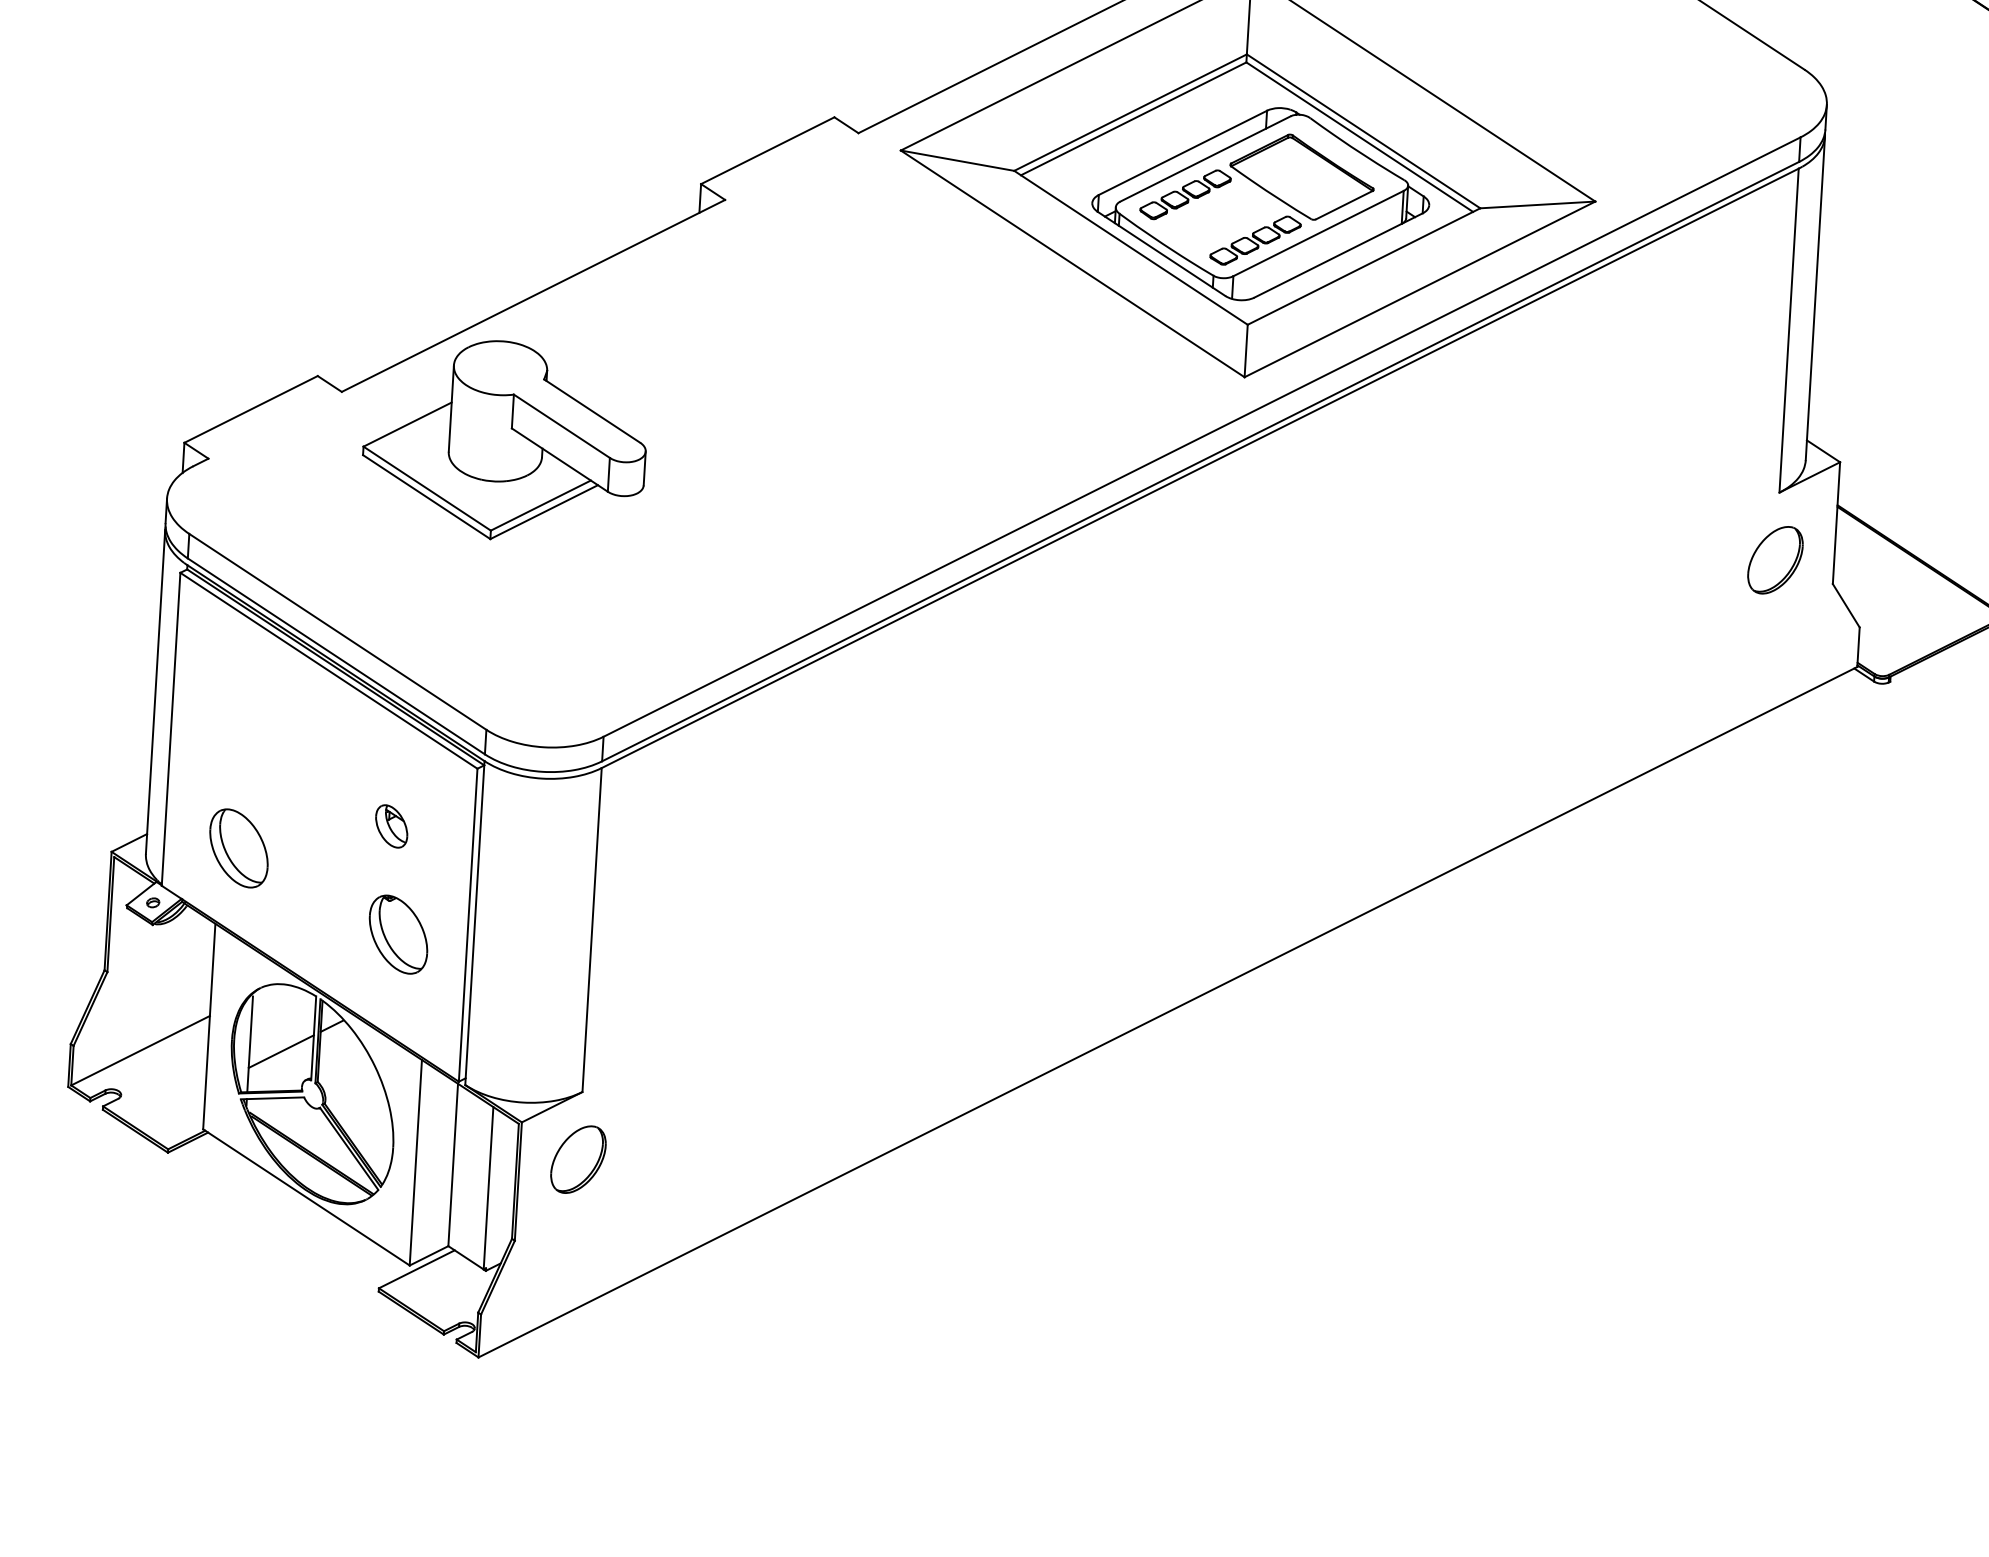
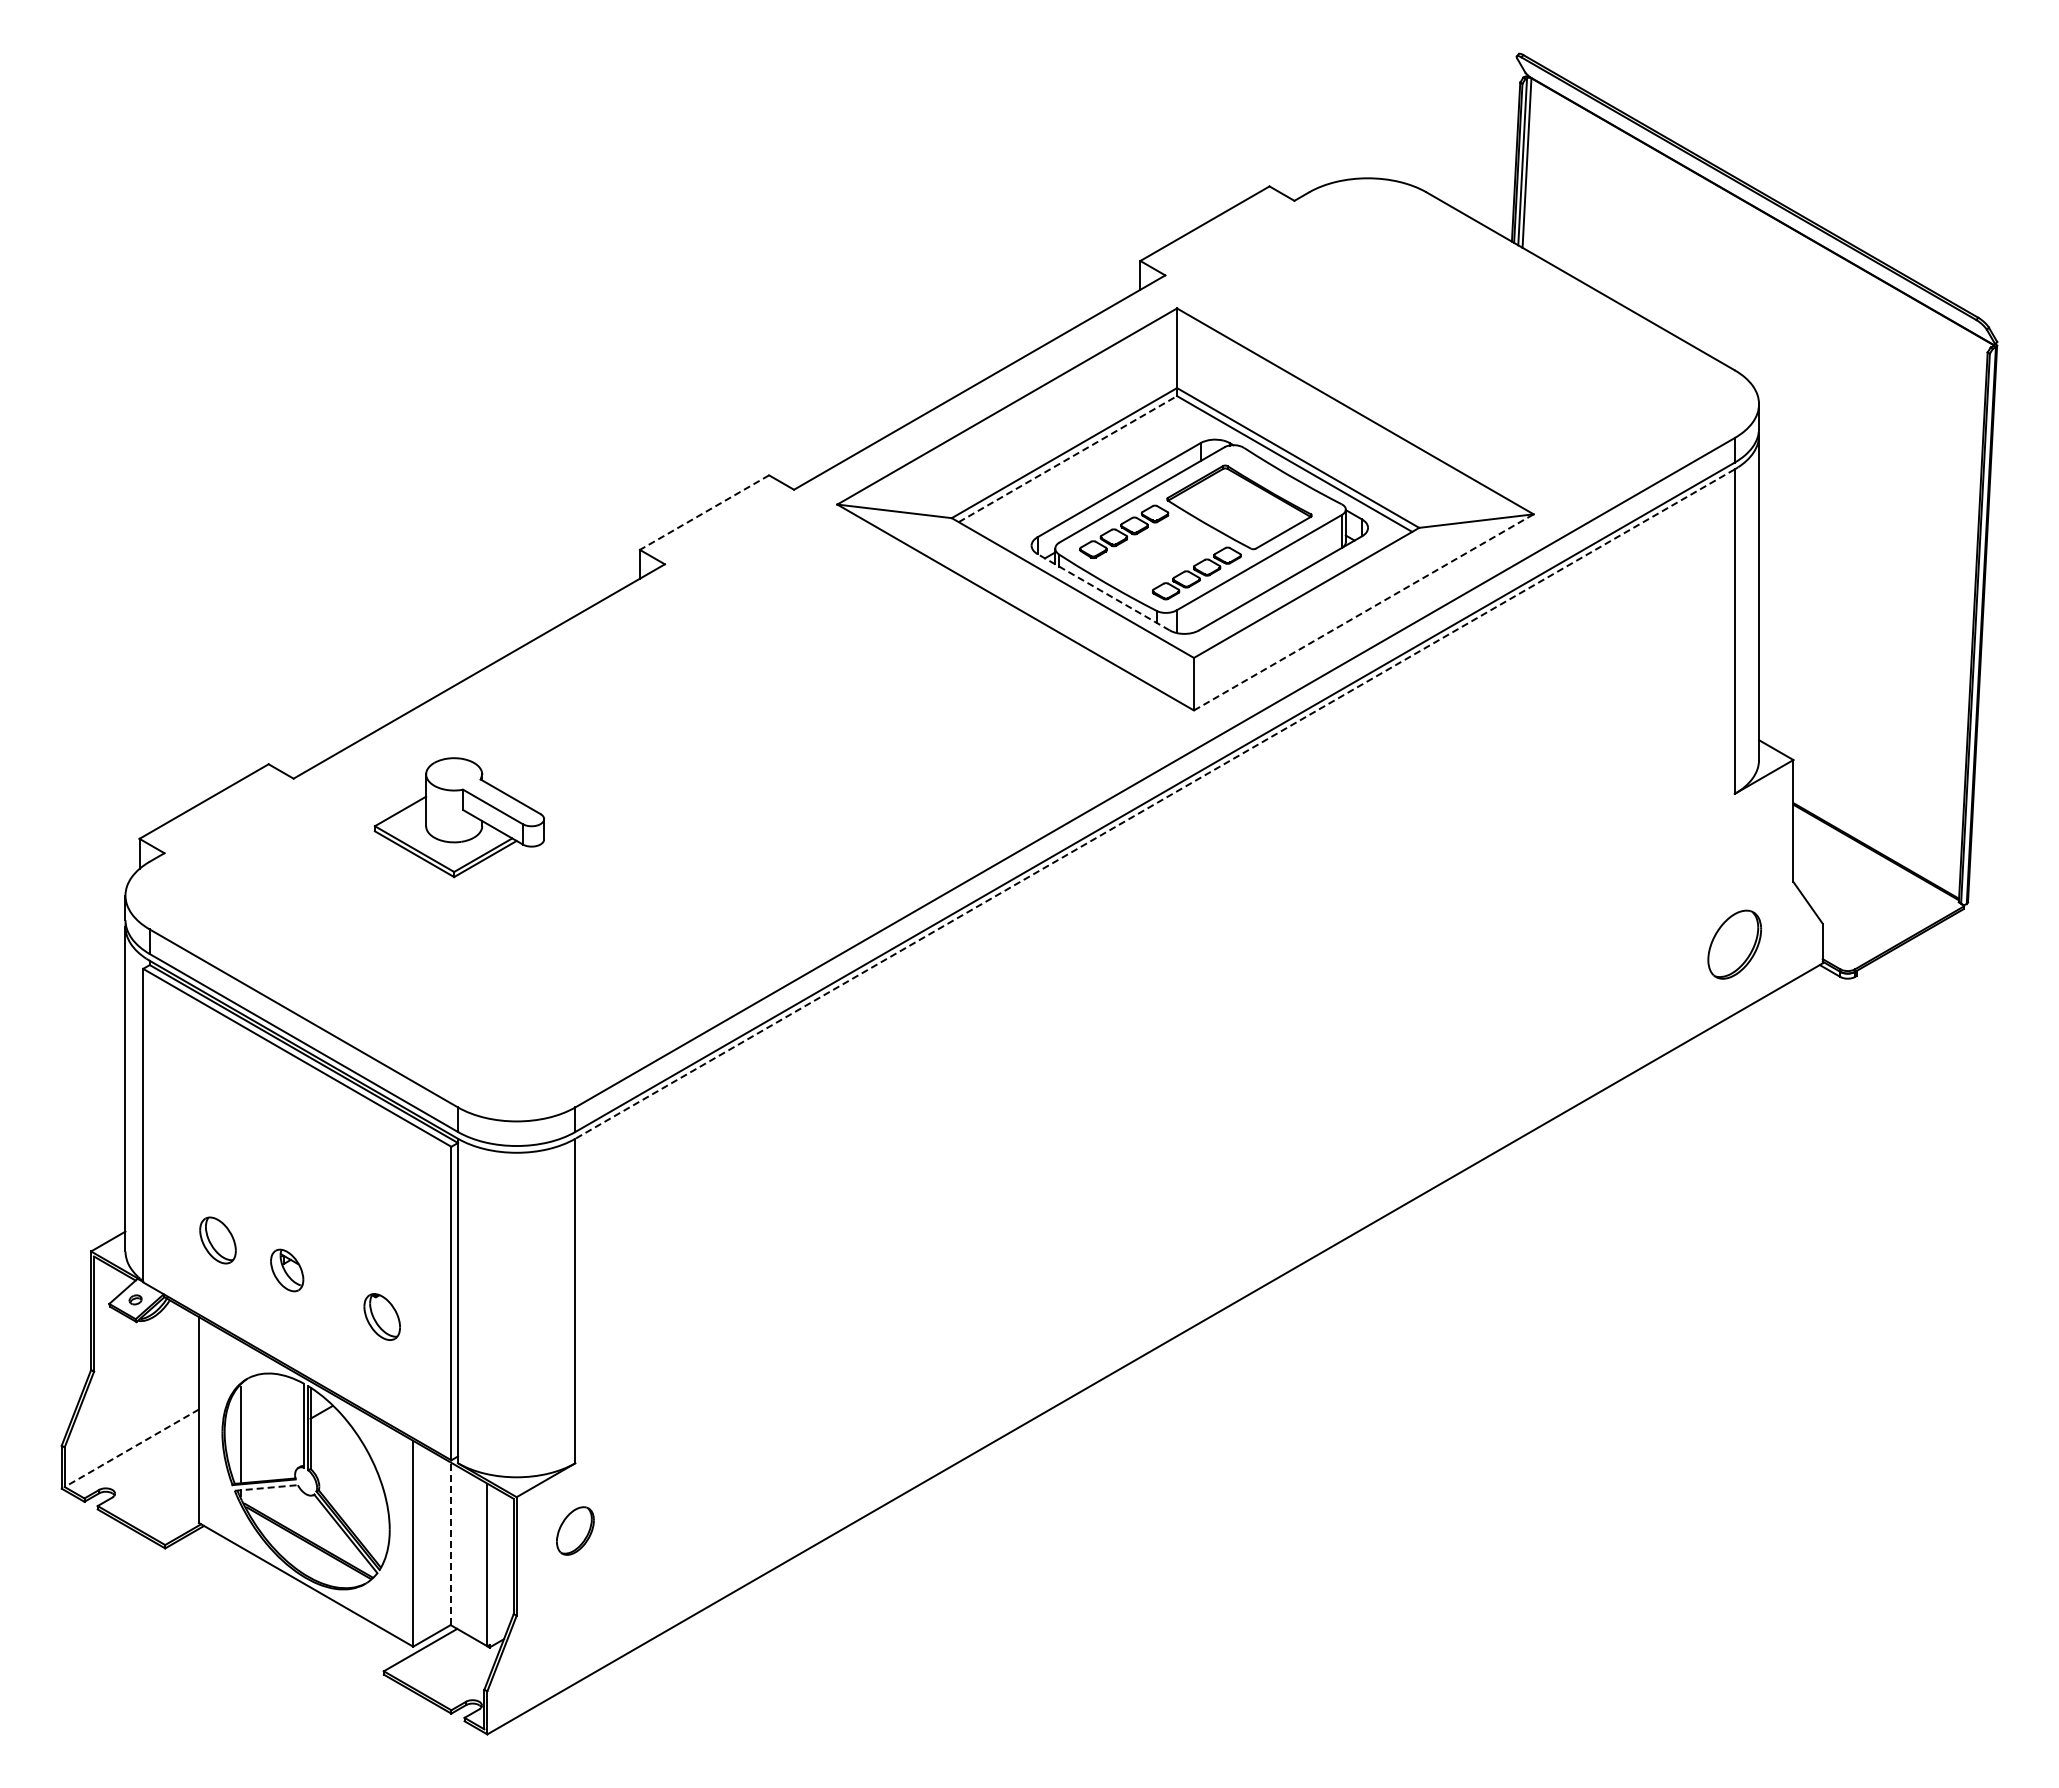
line: (1134, 118) -> (1068, 458), solid -> dashed
line: (767, 150) -> (704, 512), solid -> dashed
line: (1161, 254) -> (1103, 592), solid -> dashed
line: (1420, 289) -> (1364, 612), solid -> dashed
part: (505, 440) -> (459, 817), size x0.6
line: (1199, 468) -> (1154, 804), solid -> dashed
part: (1775, 560) -> (1734, 944), moved
part: (392, 826) -> (287, 1270), moved
part: (238, 848) -> (217, 1240), size x0.6
part: (397, 934) -> (381, 1316), size x0.6
line: (140, 1050) -> (131, 1448), solid -> dashed
line: (280, 1051) -> (271, 1440), removed
line: (272, 1097) -> (266, 1487), solid -> dashed
part: (578, 1159) -> (575, 1530), size x0.7
line: (453, 1164) -> (450, 1543), solid -> dashed

